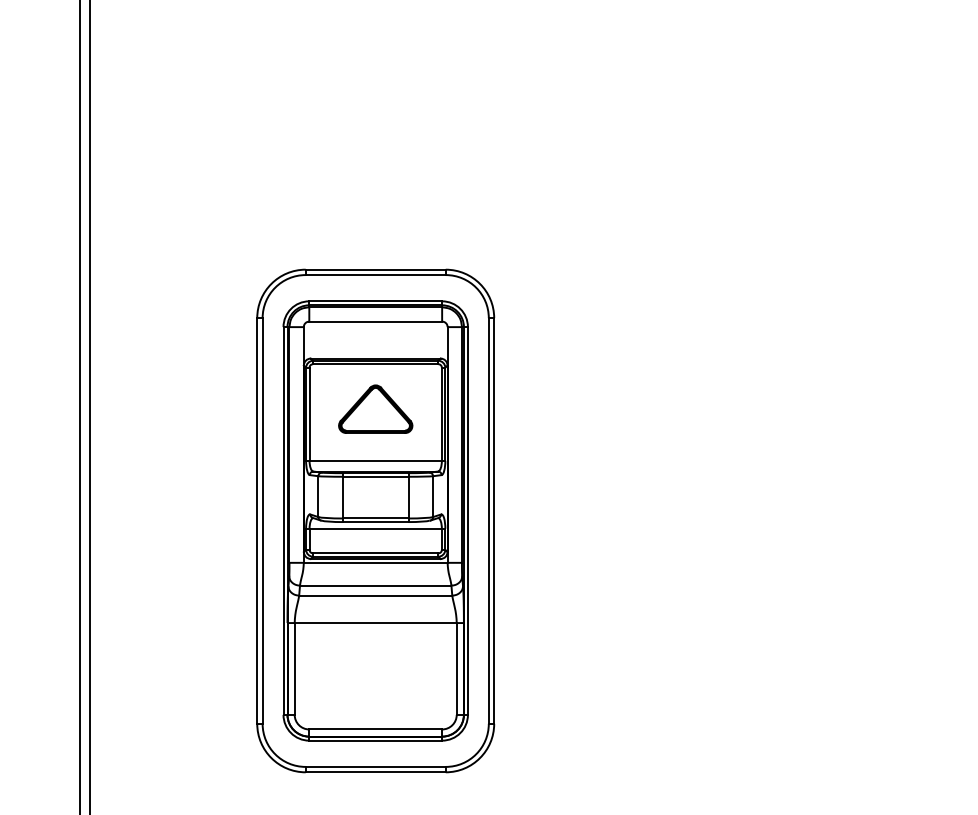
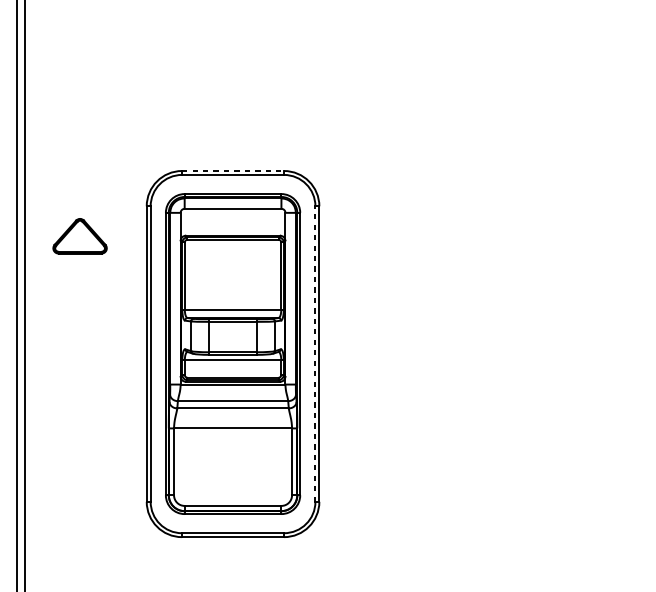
line: (376, 269) -> (233, 170), solid -> dashed
part: (375, 408) -> (79, 235), moved
line: (488, 521) -> (315, 354), solid -> dashed

